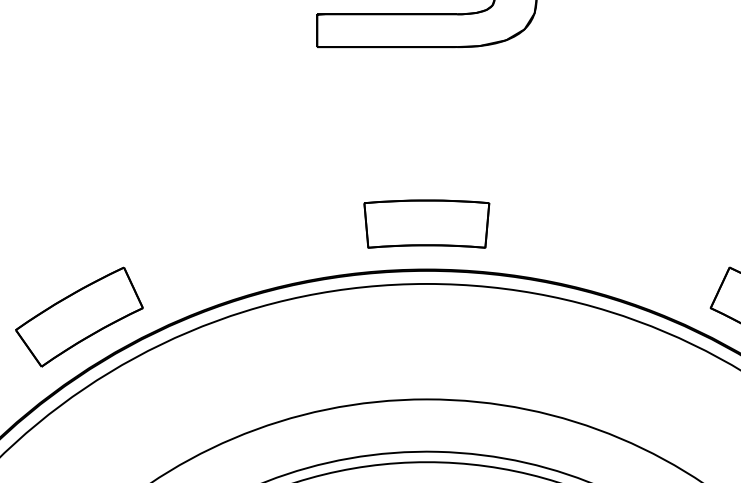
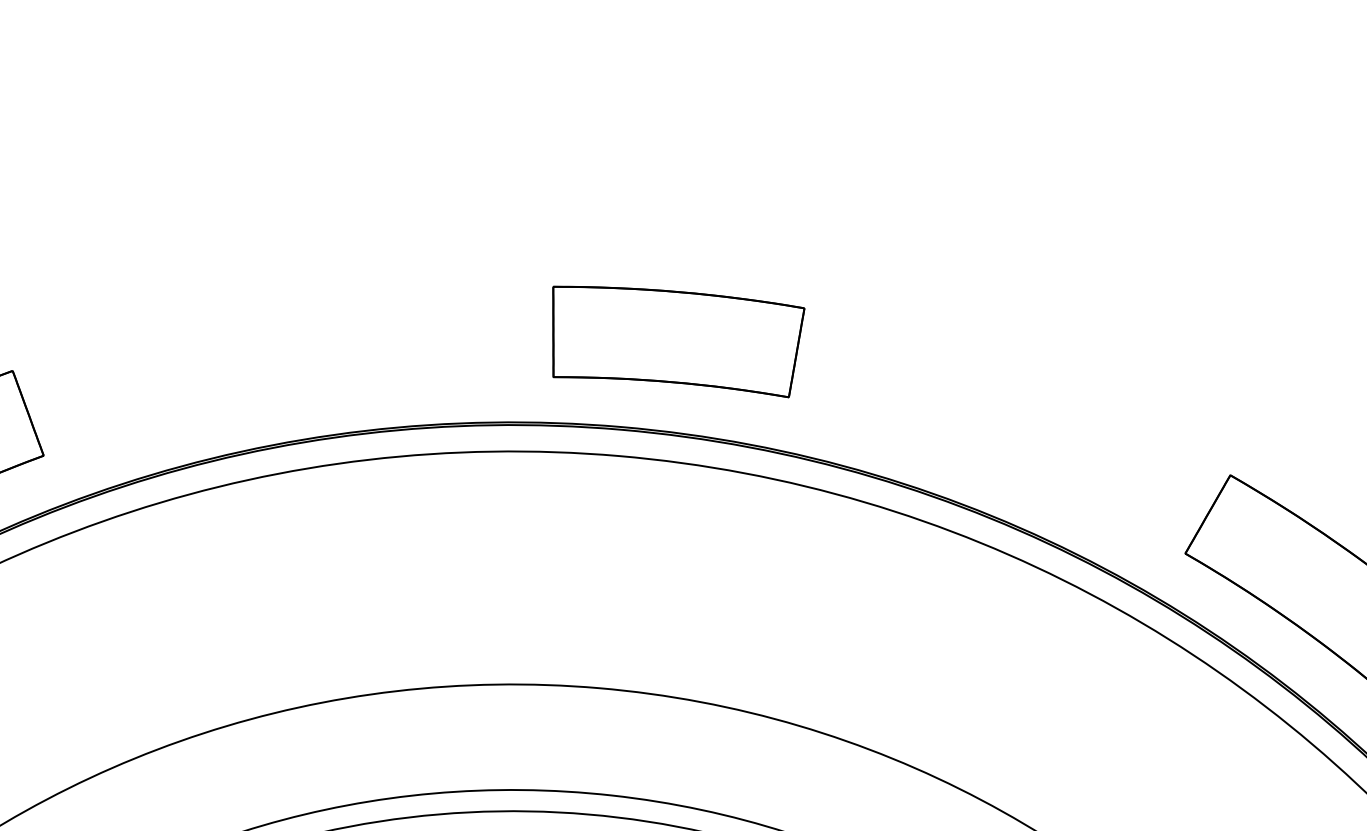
part: (426, 223) -> (674, 338), moved

